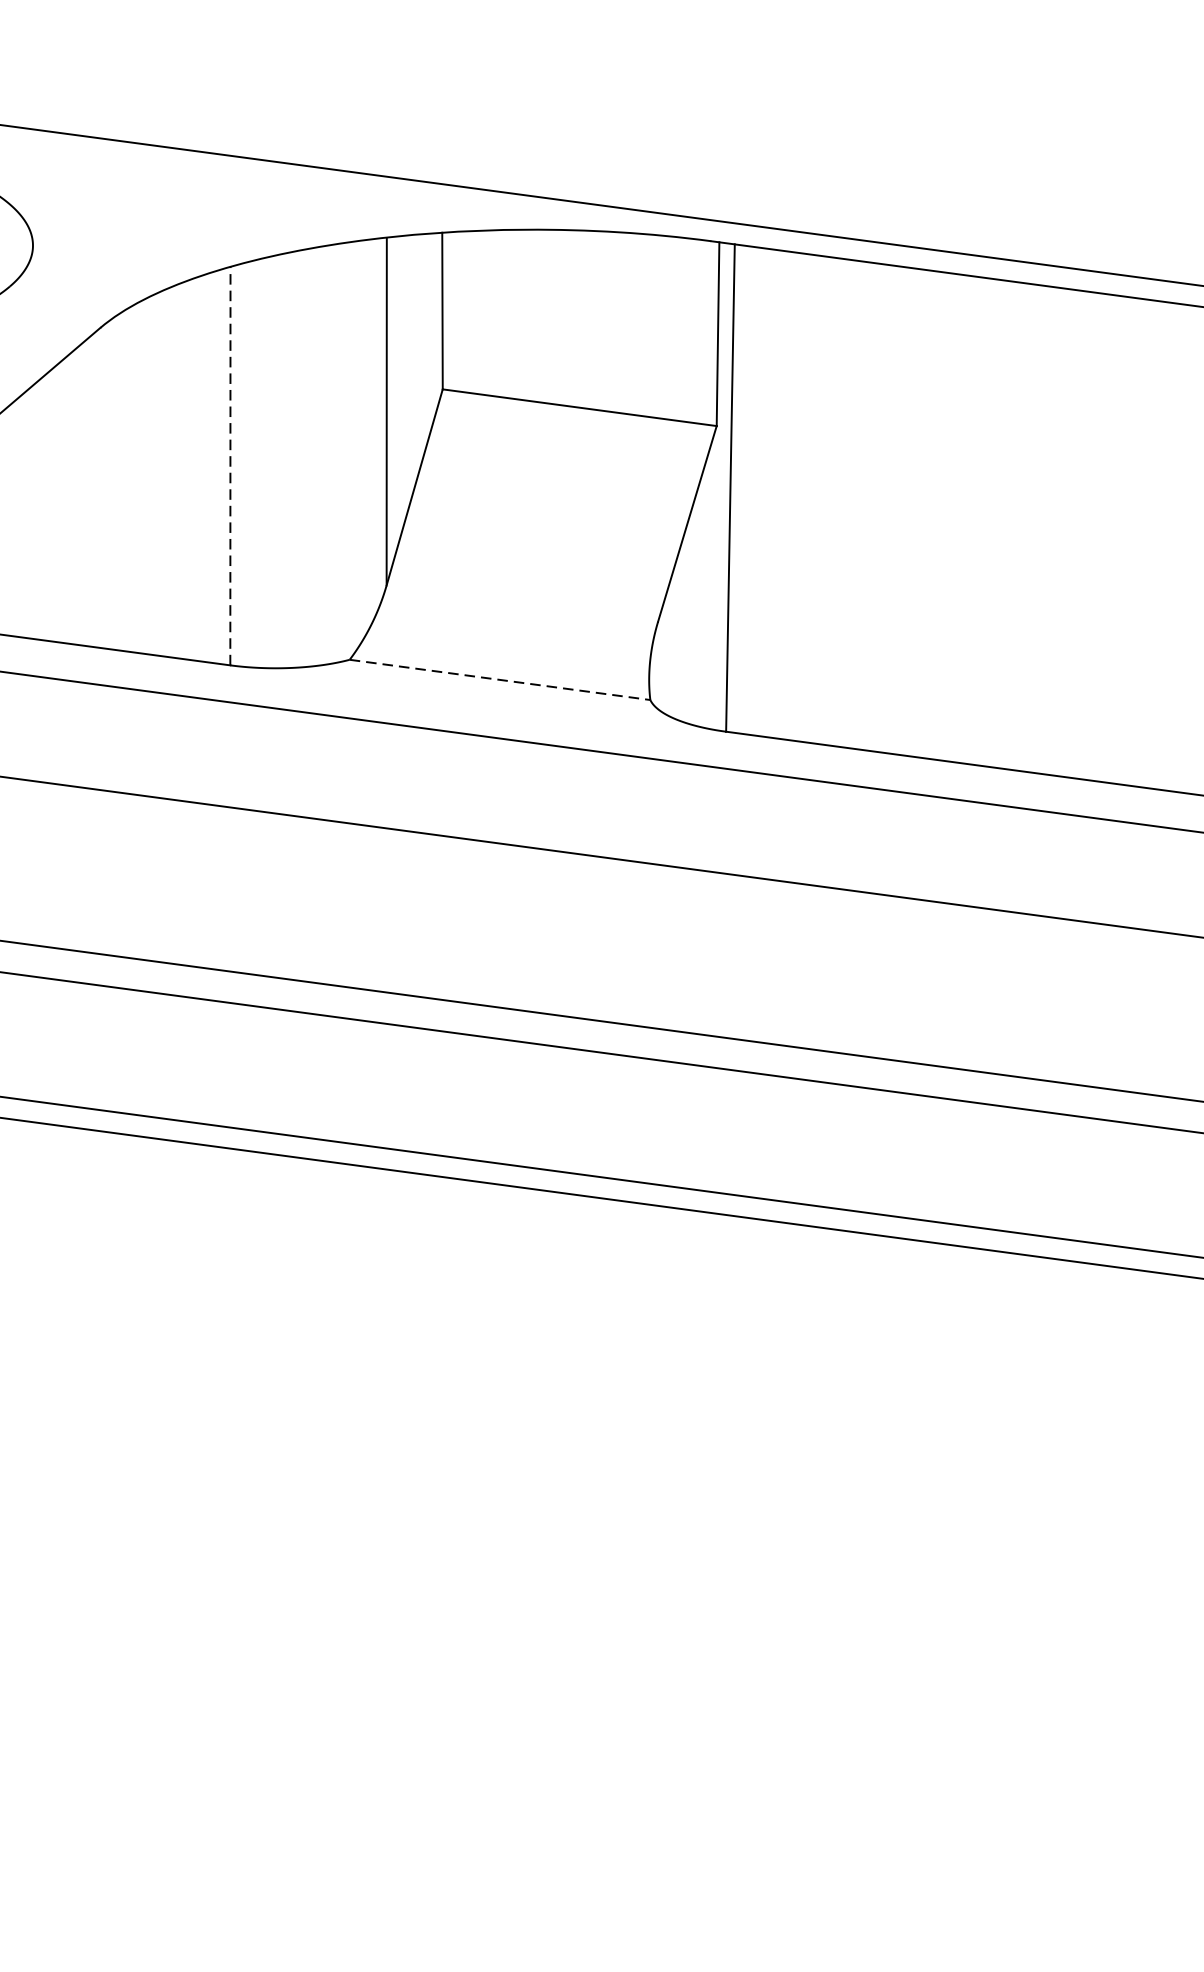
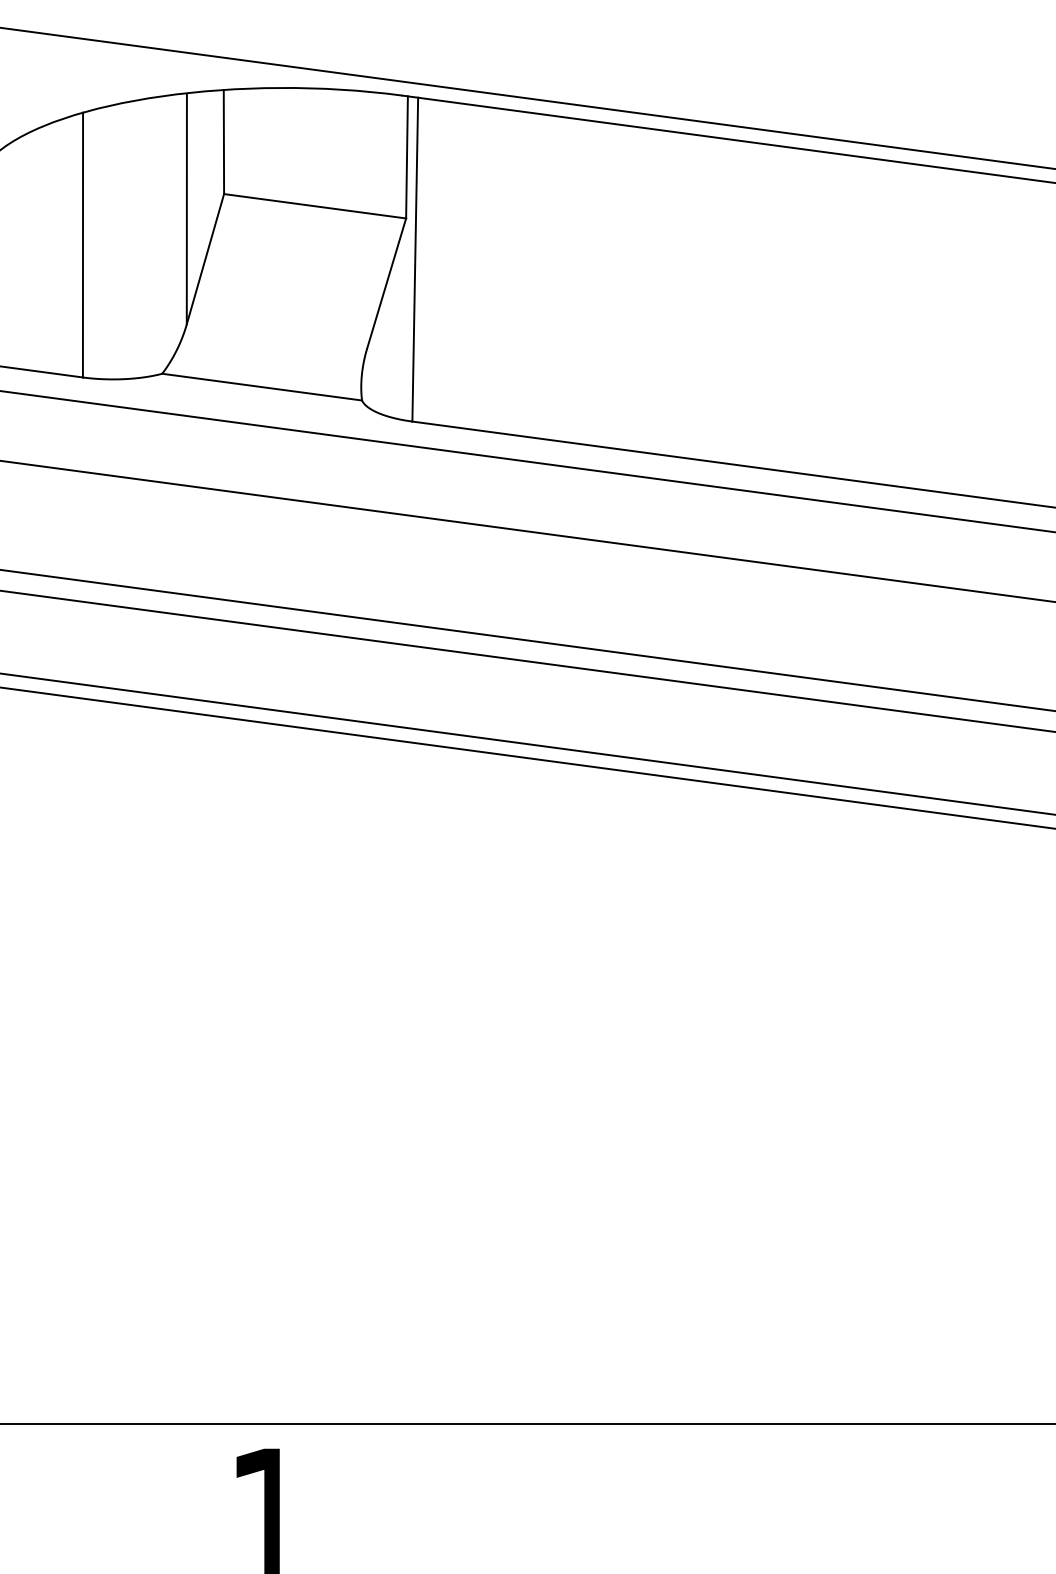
line: (231, 465) -> (83, 244), dashed -> solid
line: (500, 680) -> (262, 387), dashed -> solid

